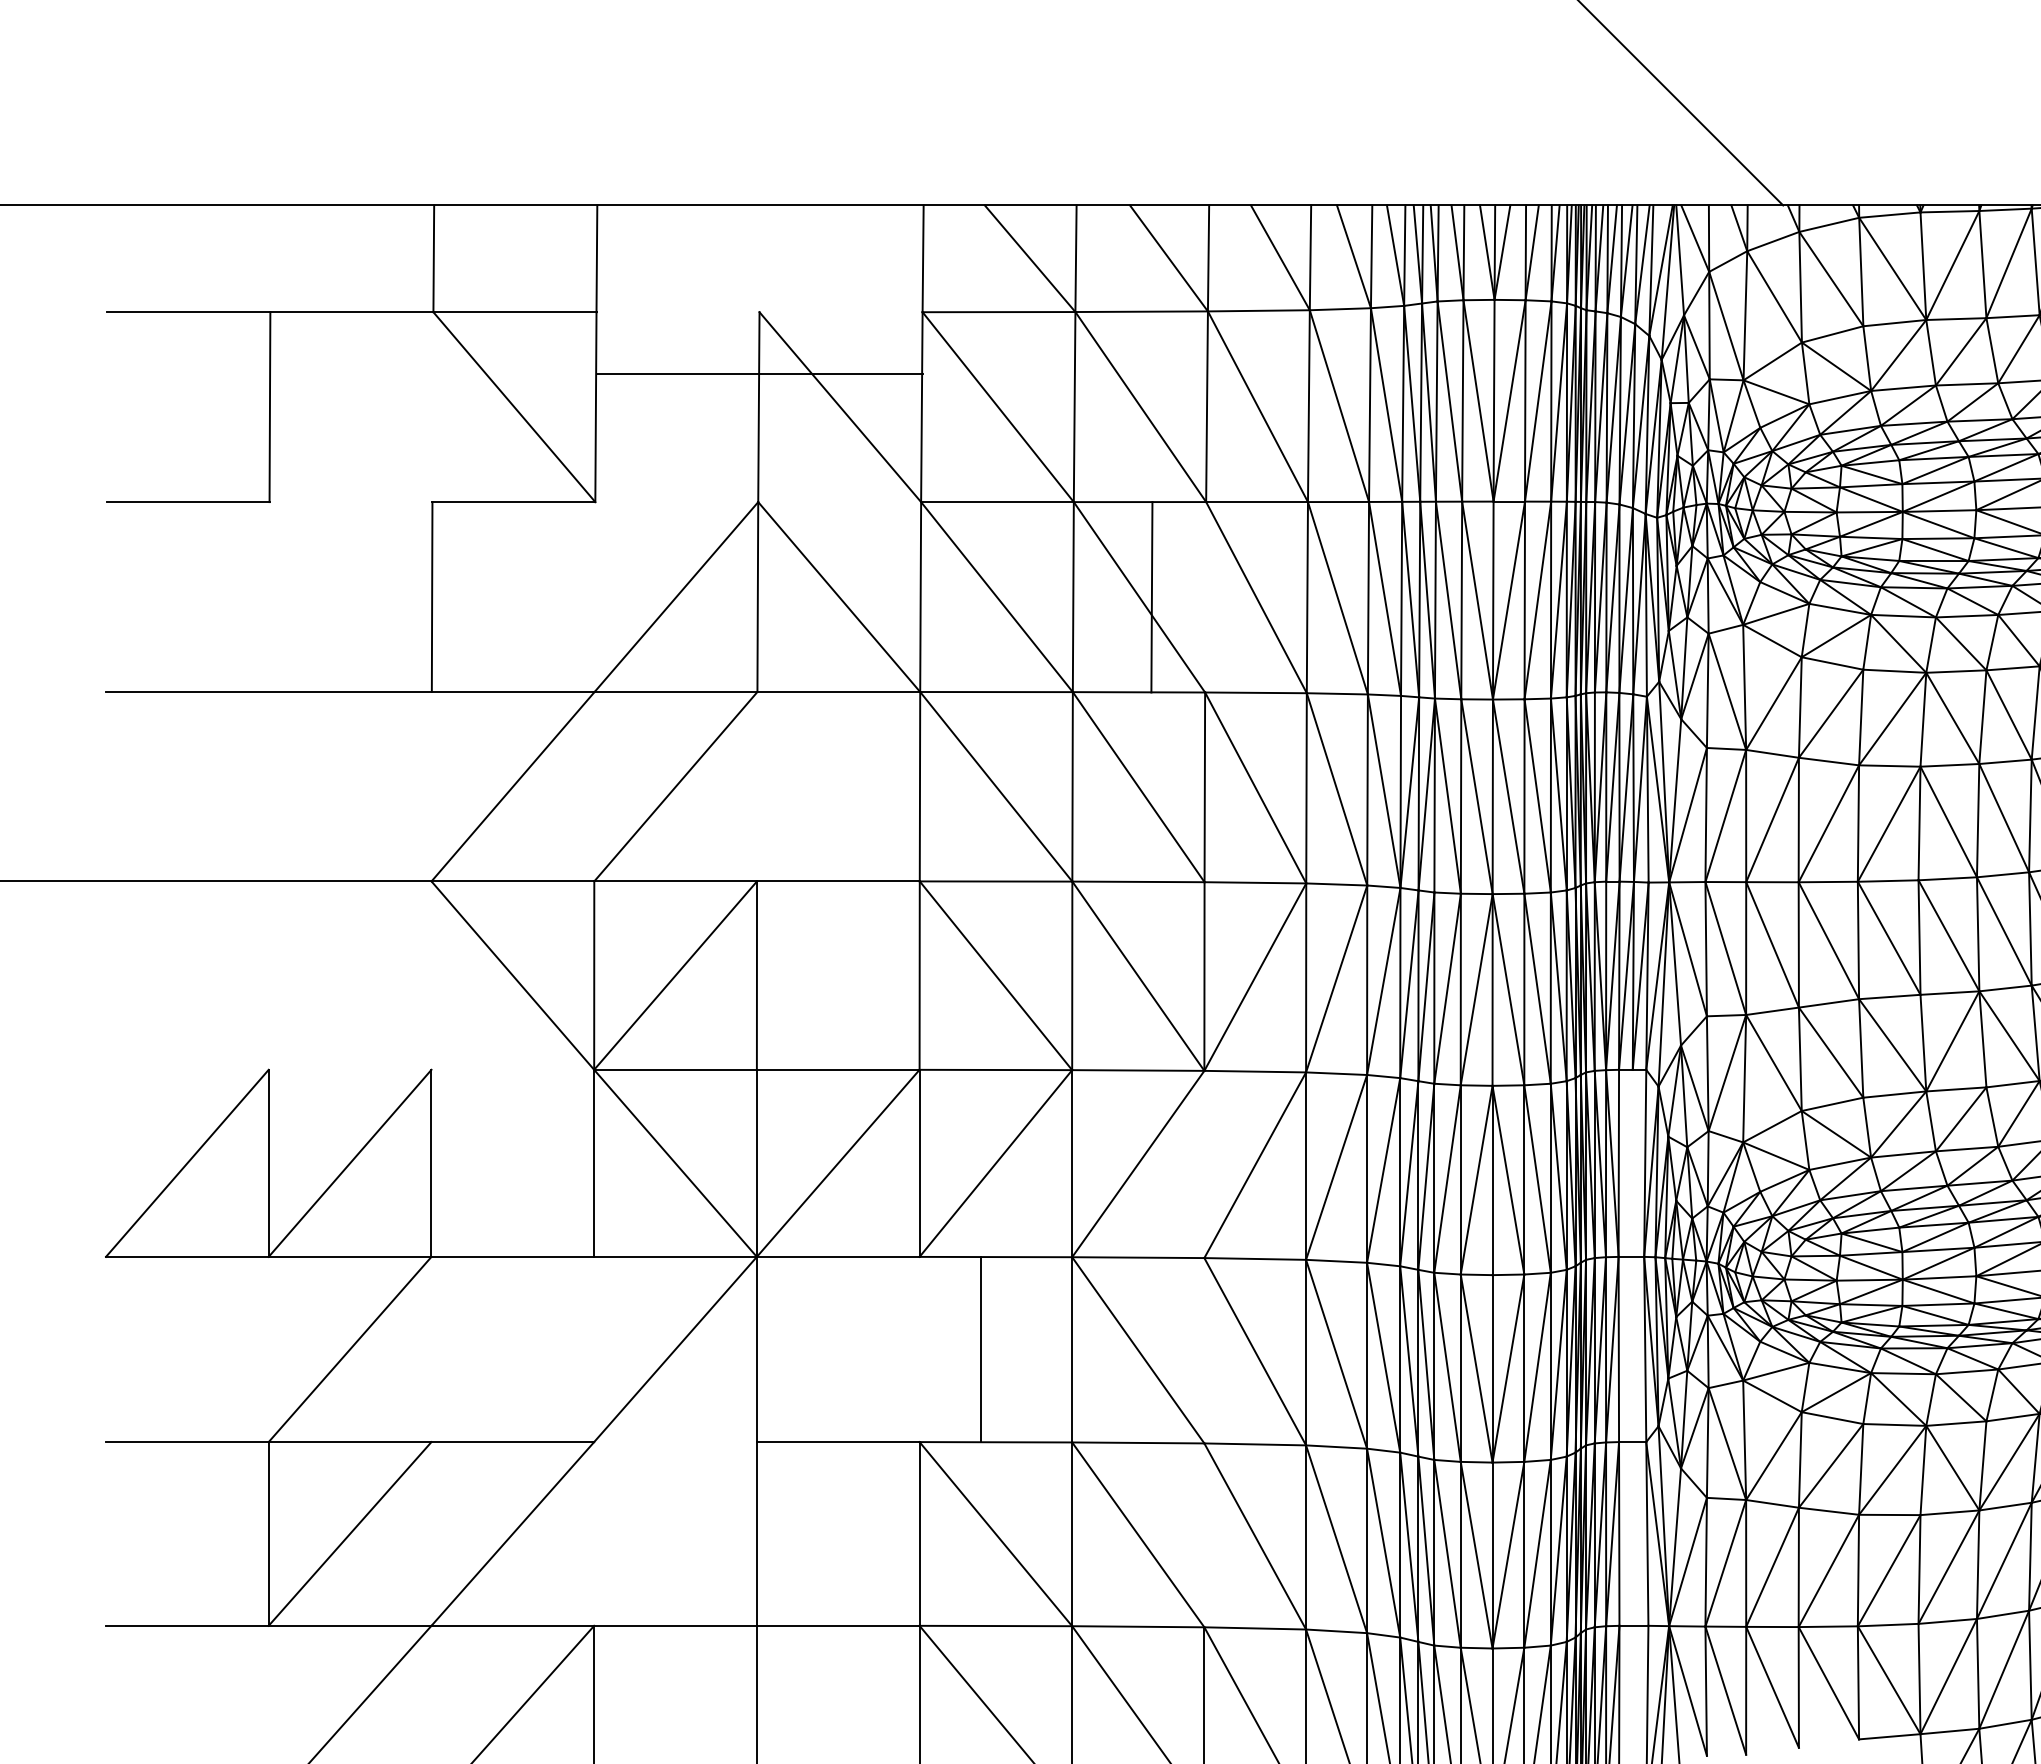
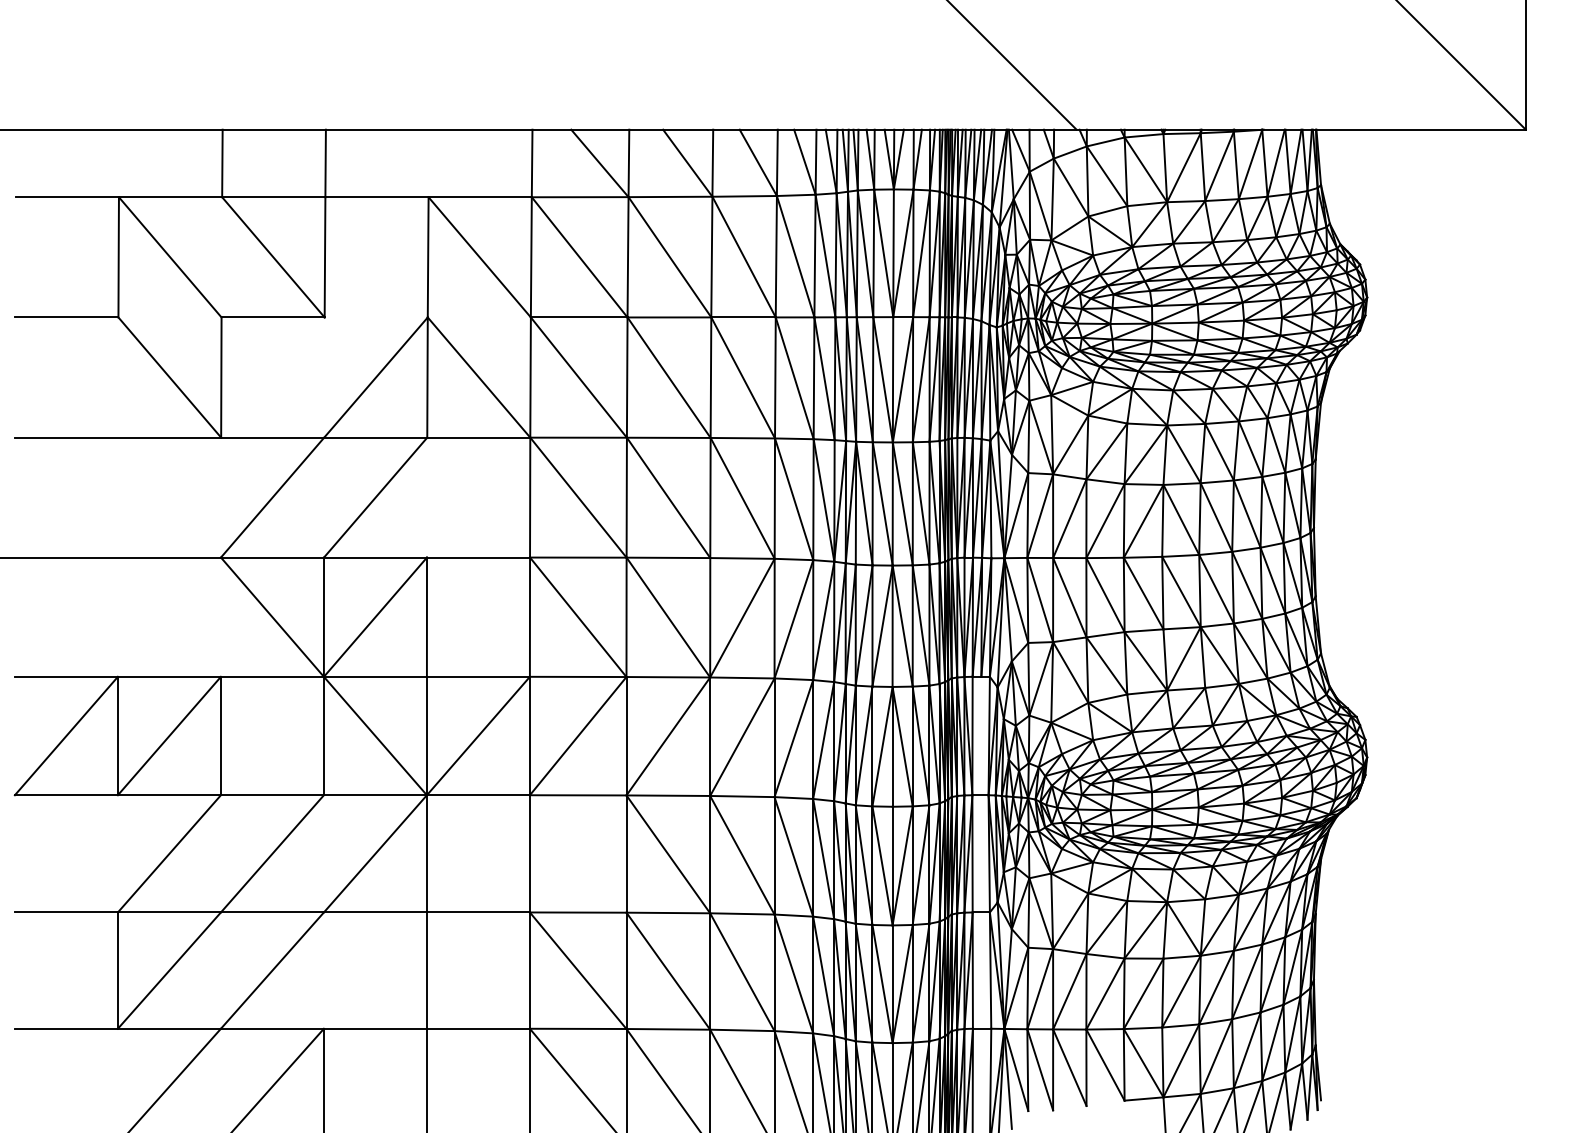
line: (759, 374) -> (428, 197), moved
line: (350, 407) -> (169, 257), added
line: (350, 596) -> (169, 377), added
line: (1151, 596) -> (710, 377), moved
line: (348, 1069) -> (168, 676), added
line: (511, 1348) -> (271, 853), added
line: (980, 1348) -> (529, 853), moved
line: (1204, 1348) -> (710, 853), added
line: (674, 1442) -> (374, 912), added

